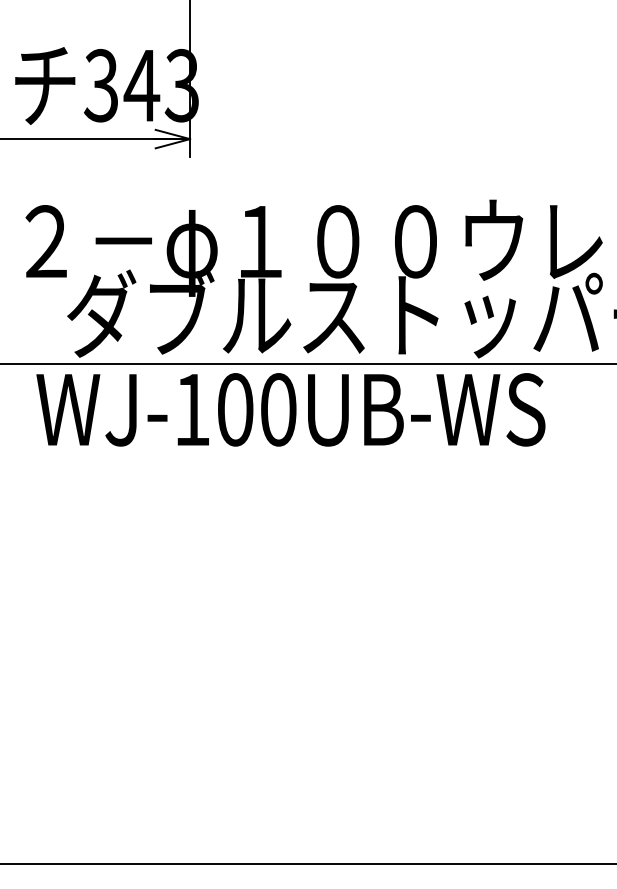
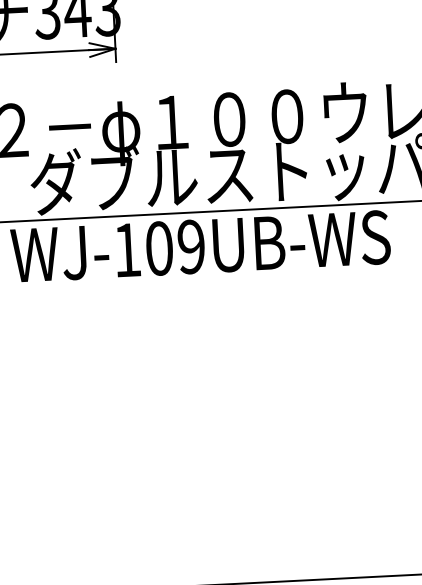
text: (278, 409) -> (191, 246), WJ-100UB-WS -> WJ-109UB-WS

